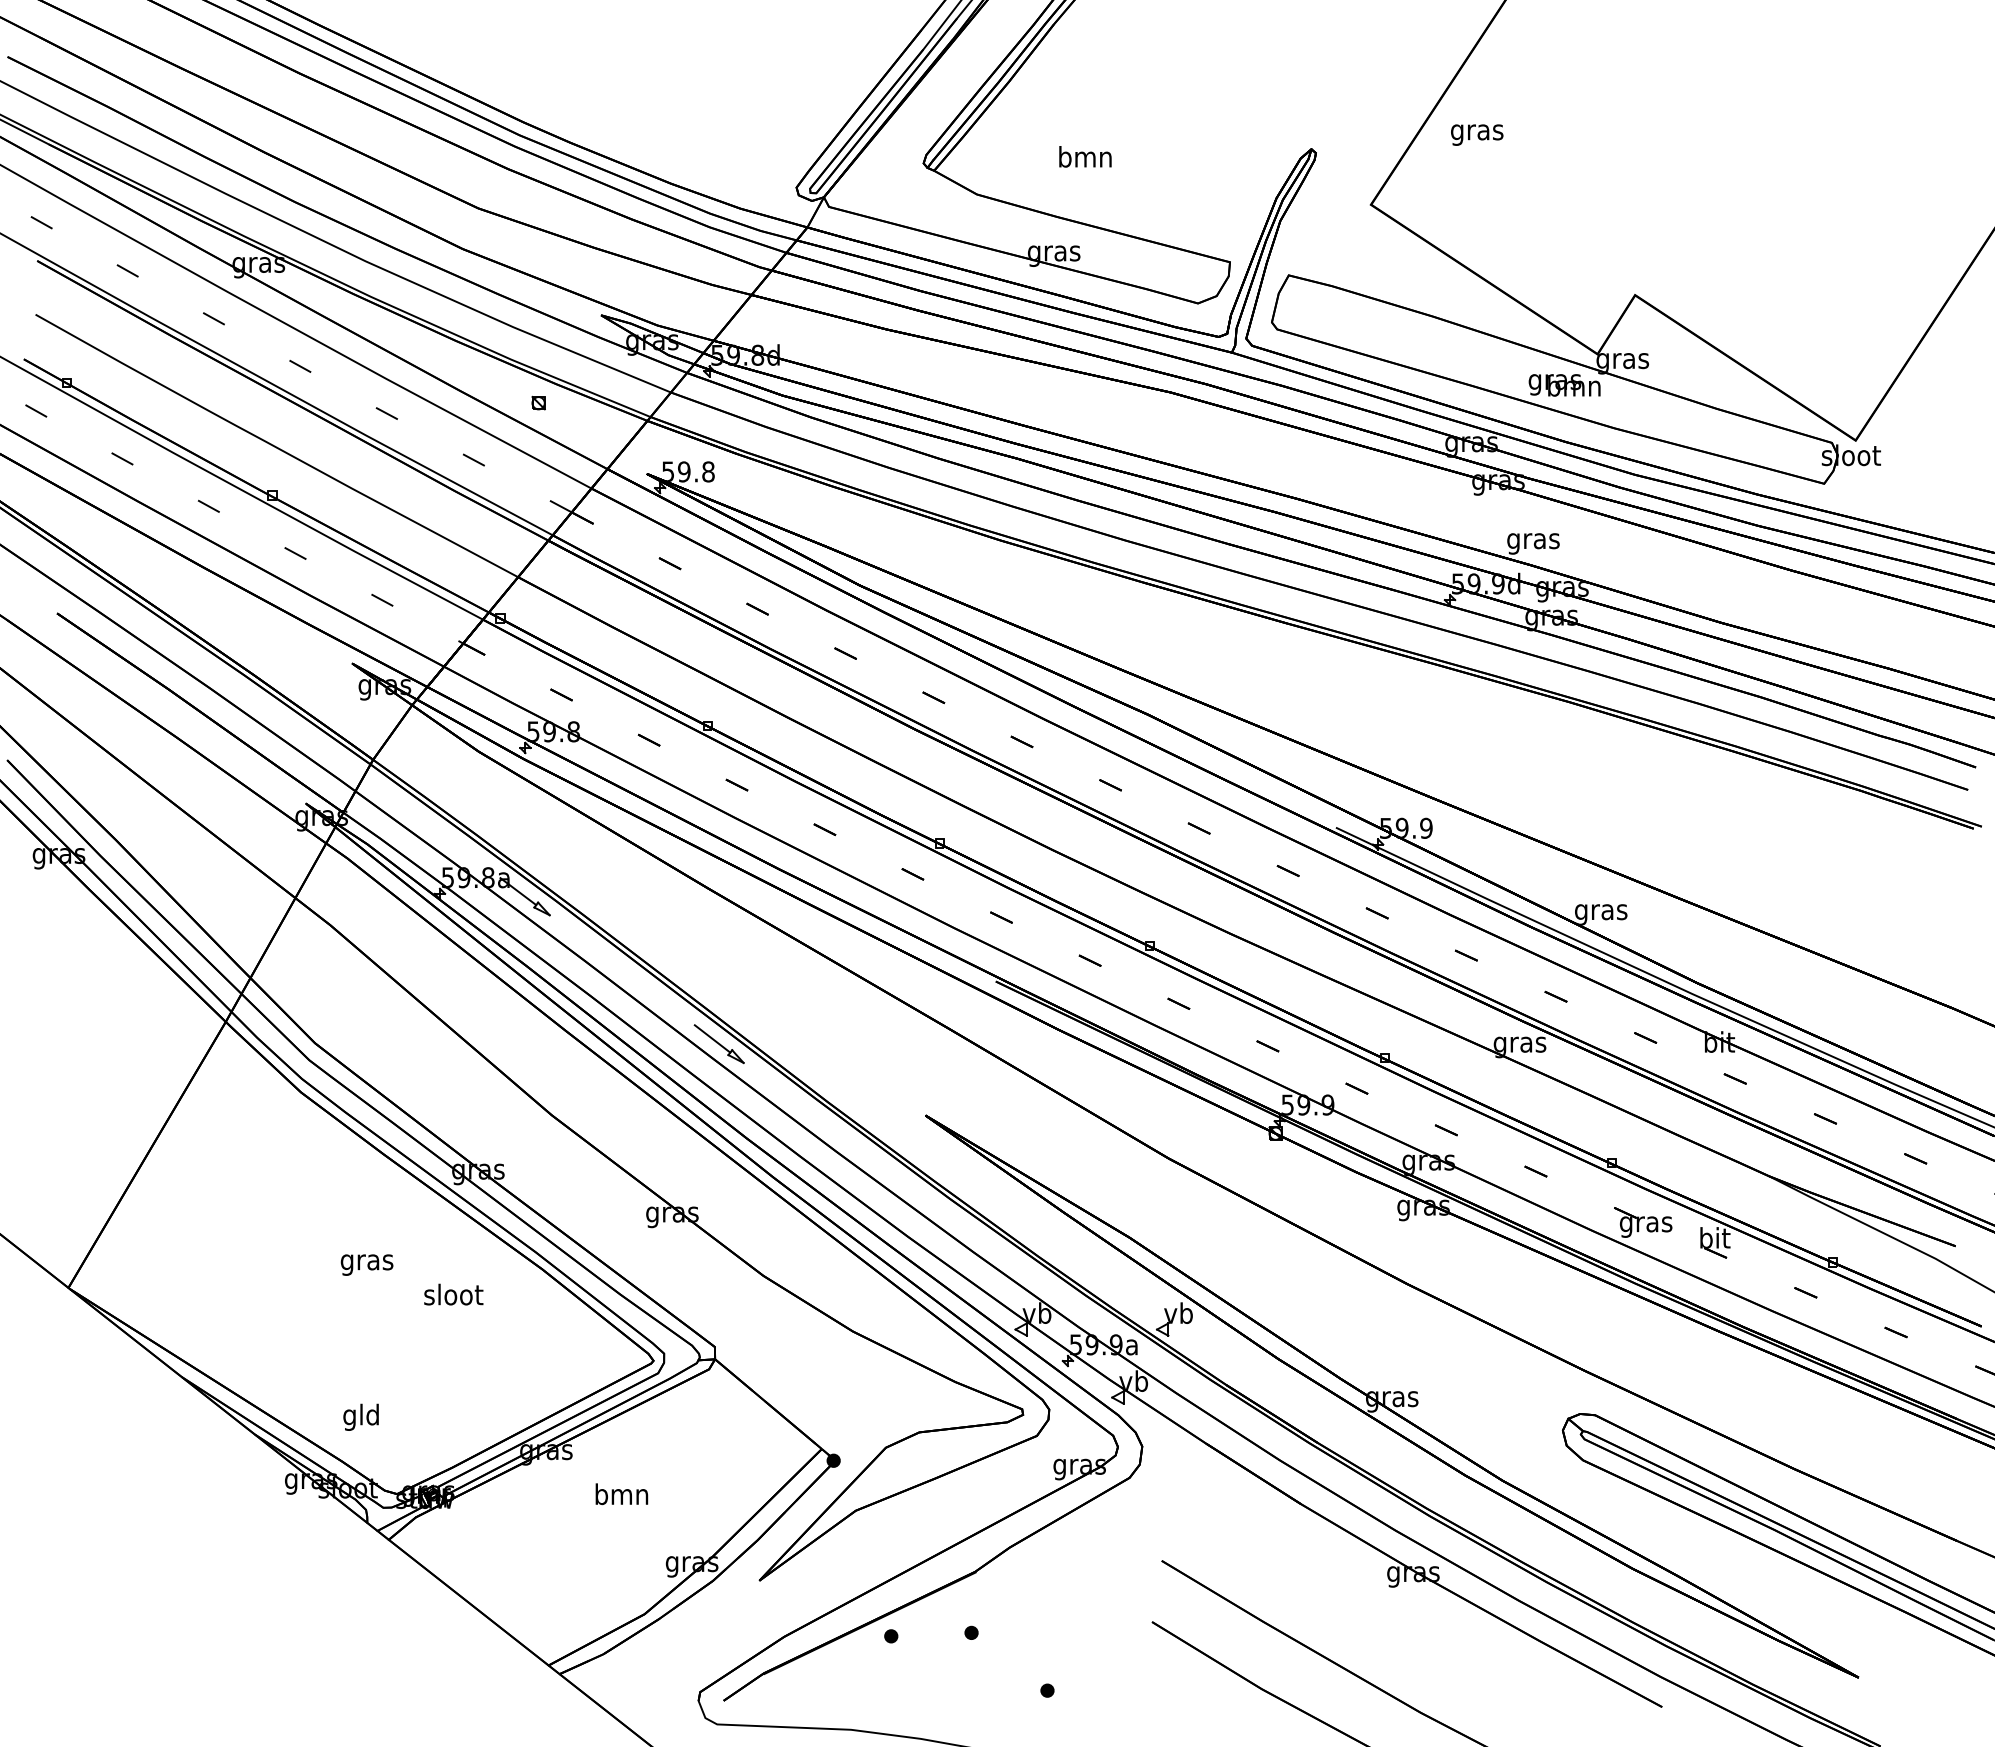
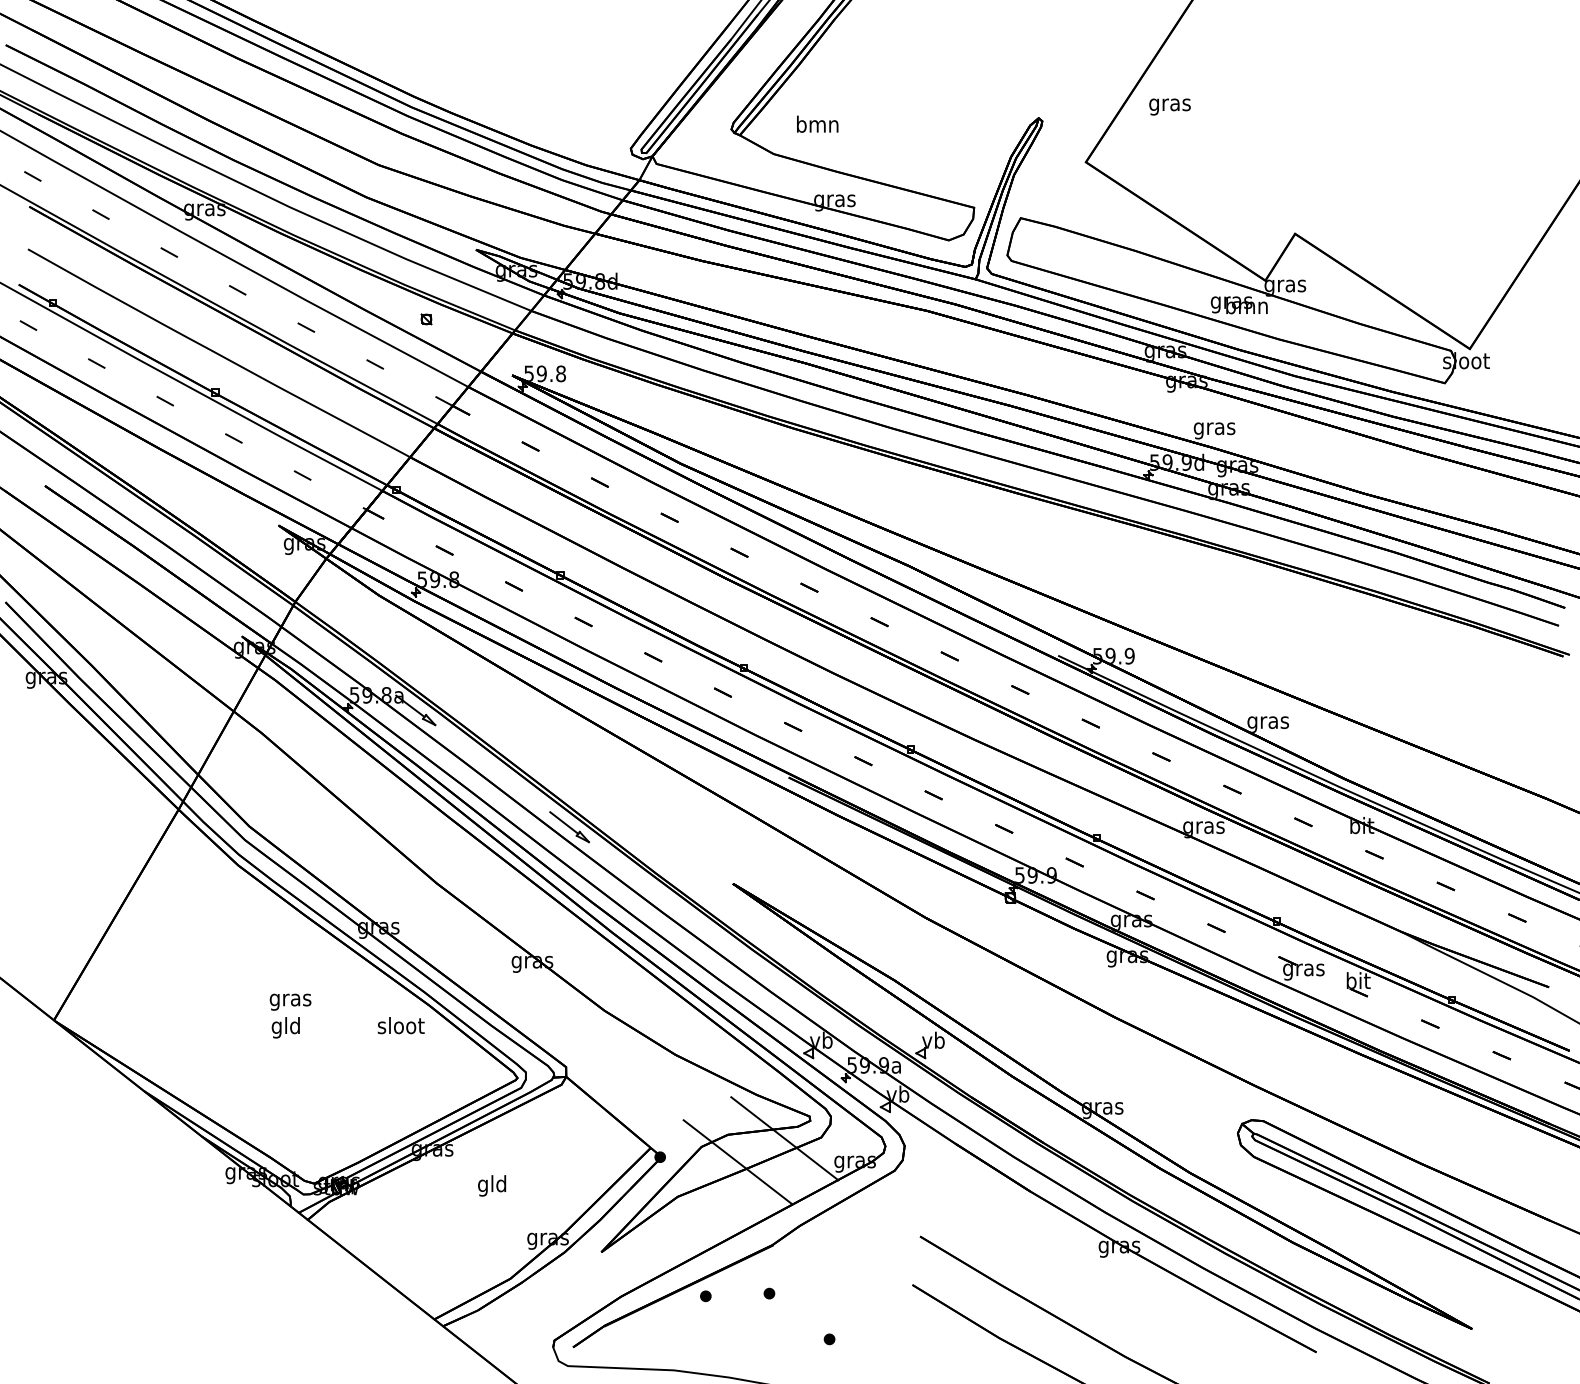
text: (1085, 156) -> (817, 123), moved
text: (453, 1294) -> (401, 1025), moved
text: (360, 1416) -> (285, 1027), moved
line: (990, 1437) -> (784, 1138), added
line: (931, 1467) -> (737, 1162), added
text: (621, 1496) -> (492, 1185), bmn -> gld

